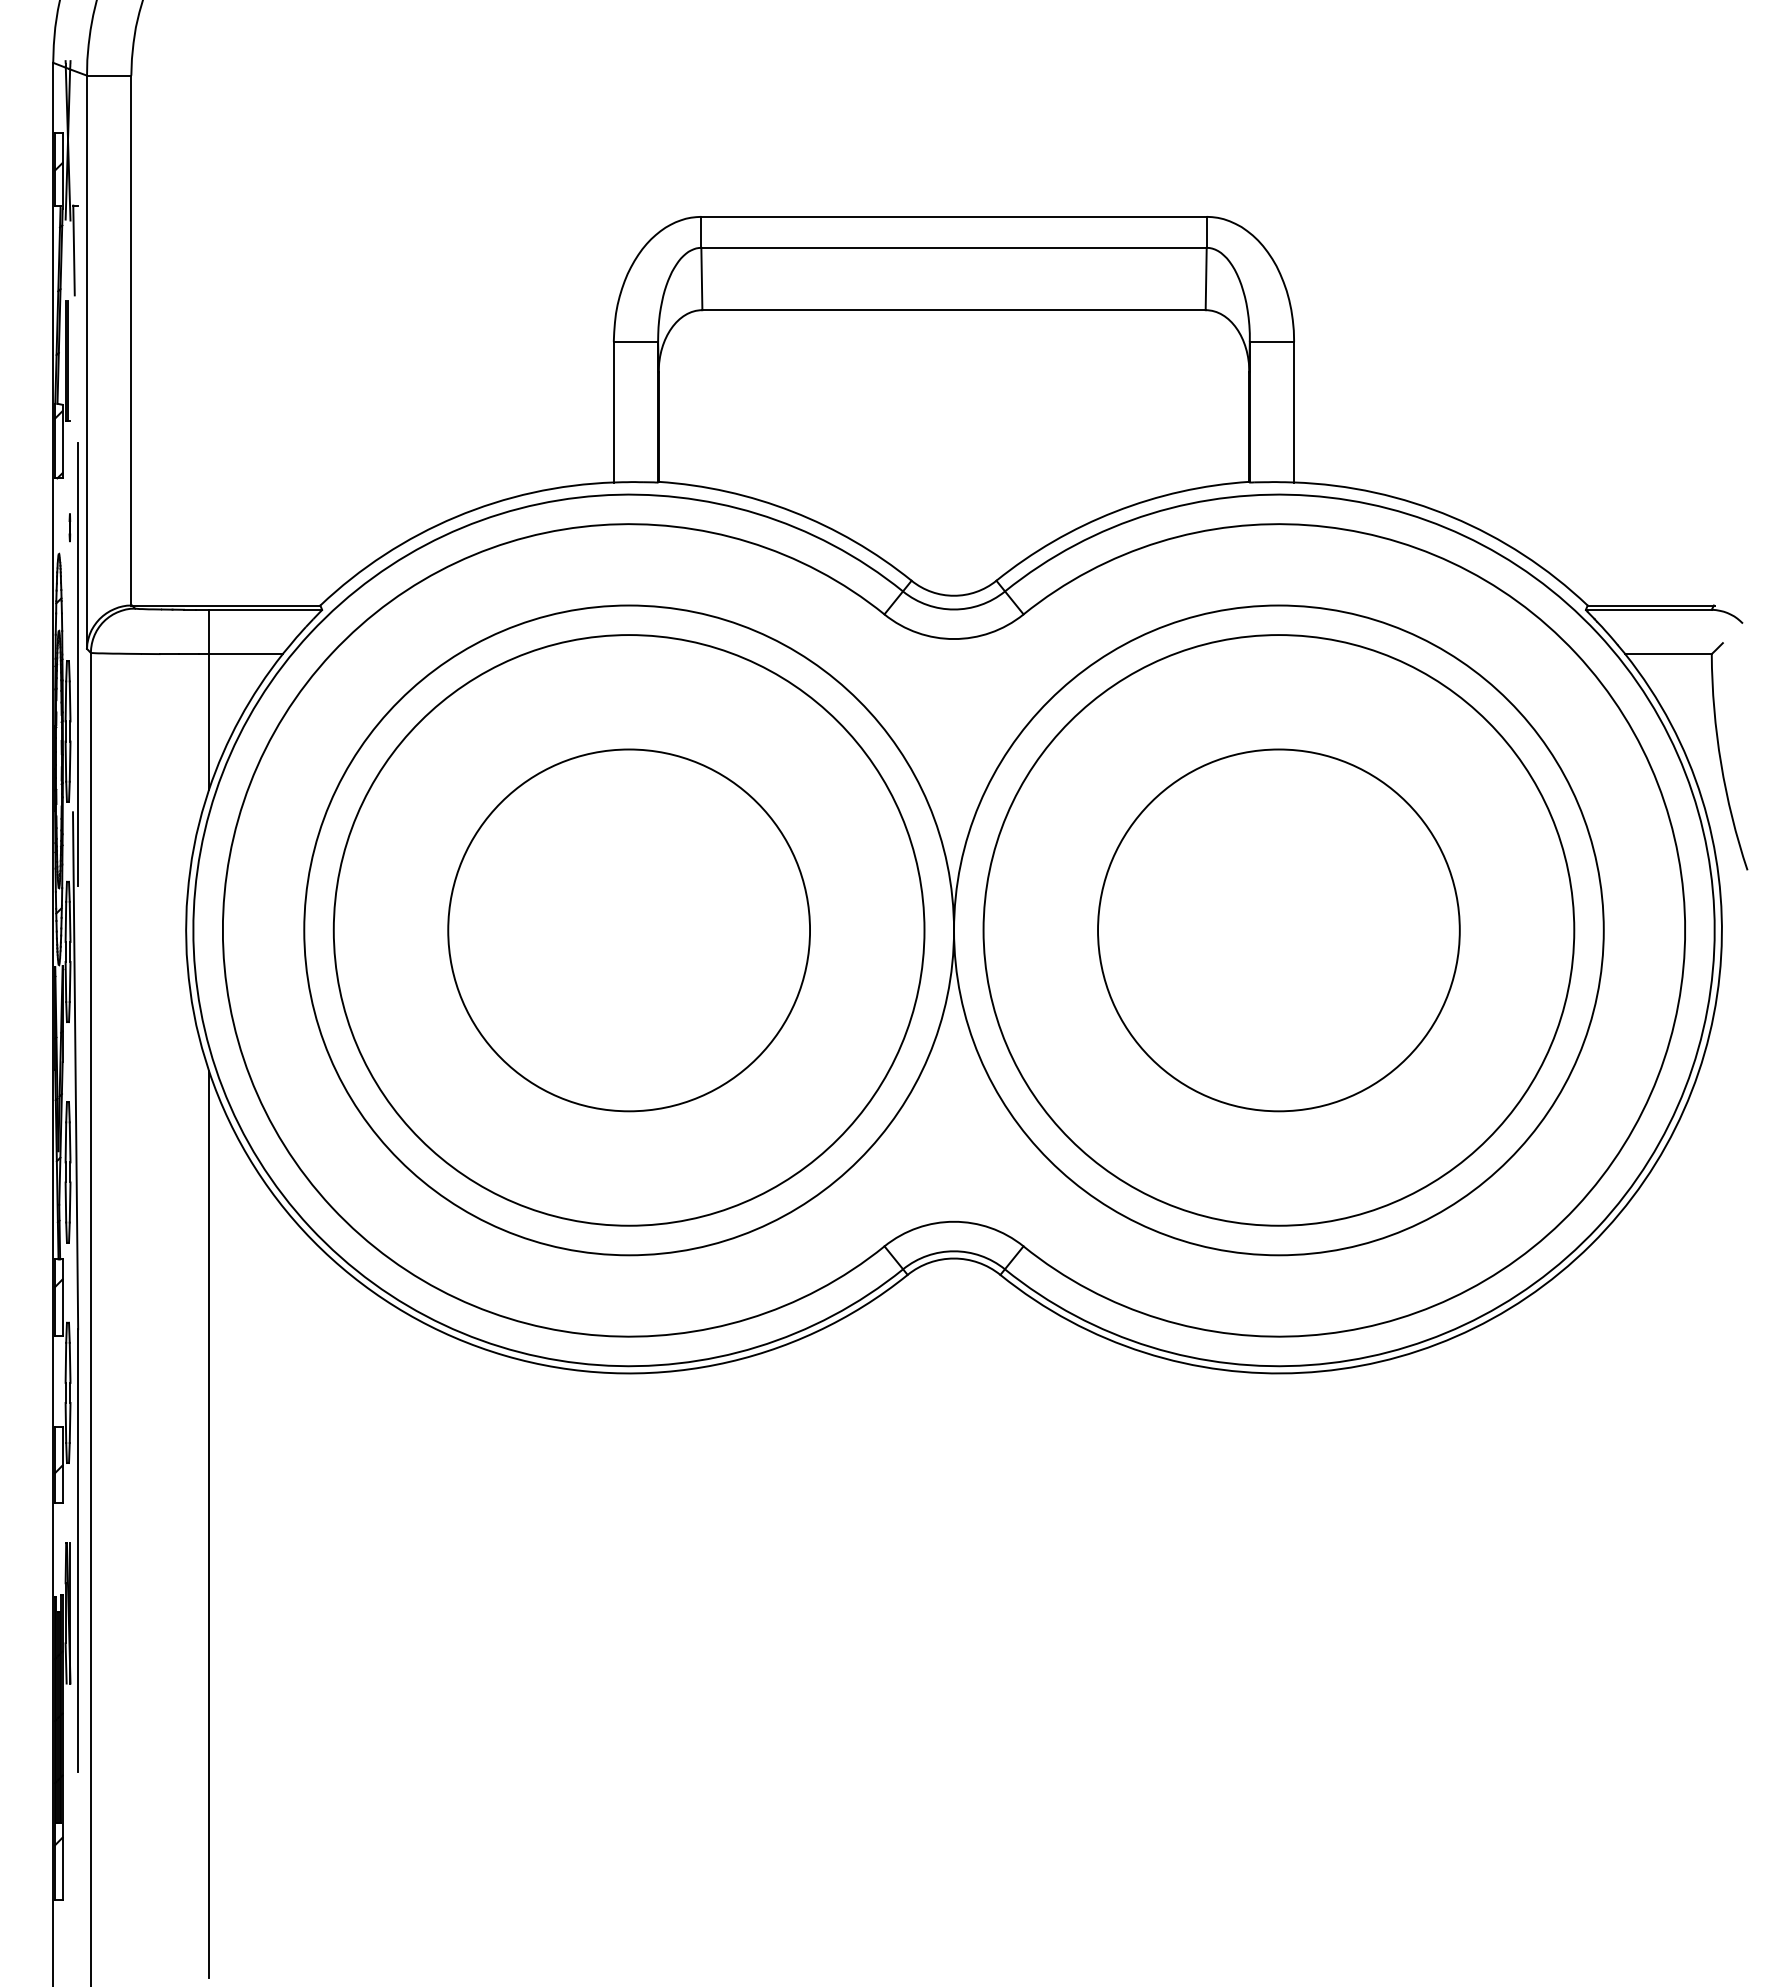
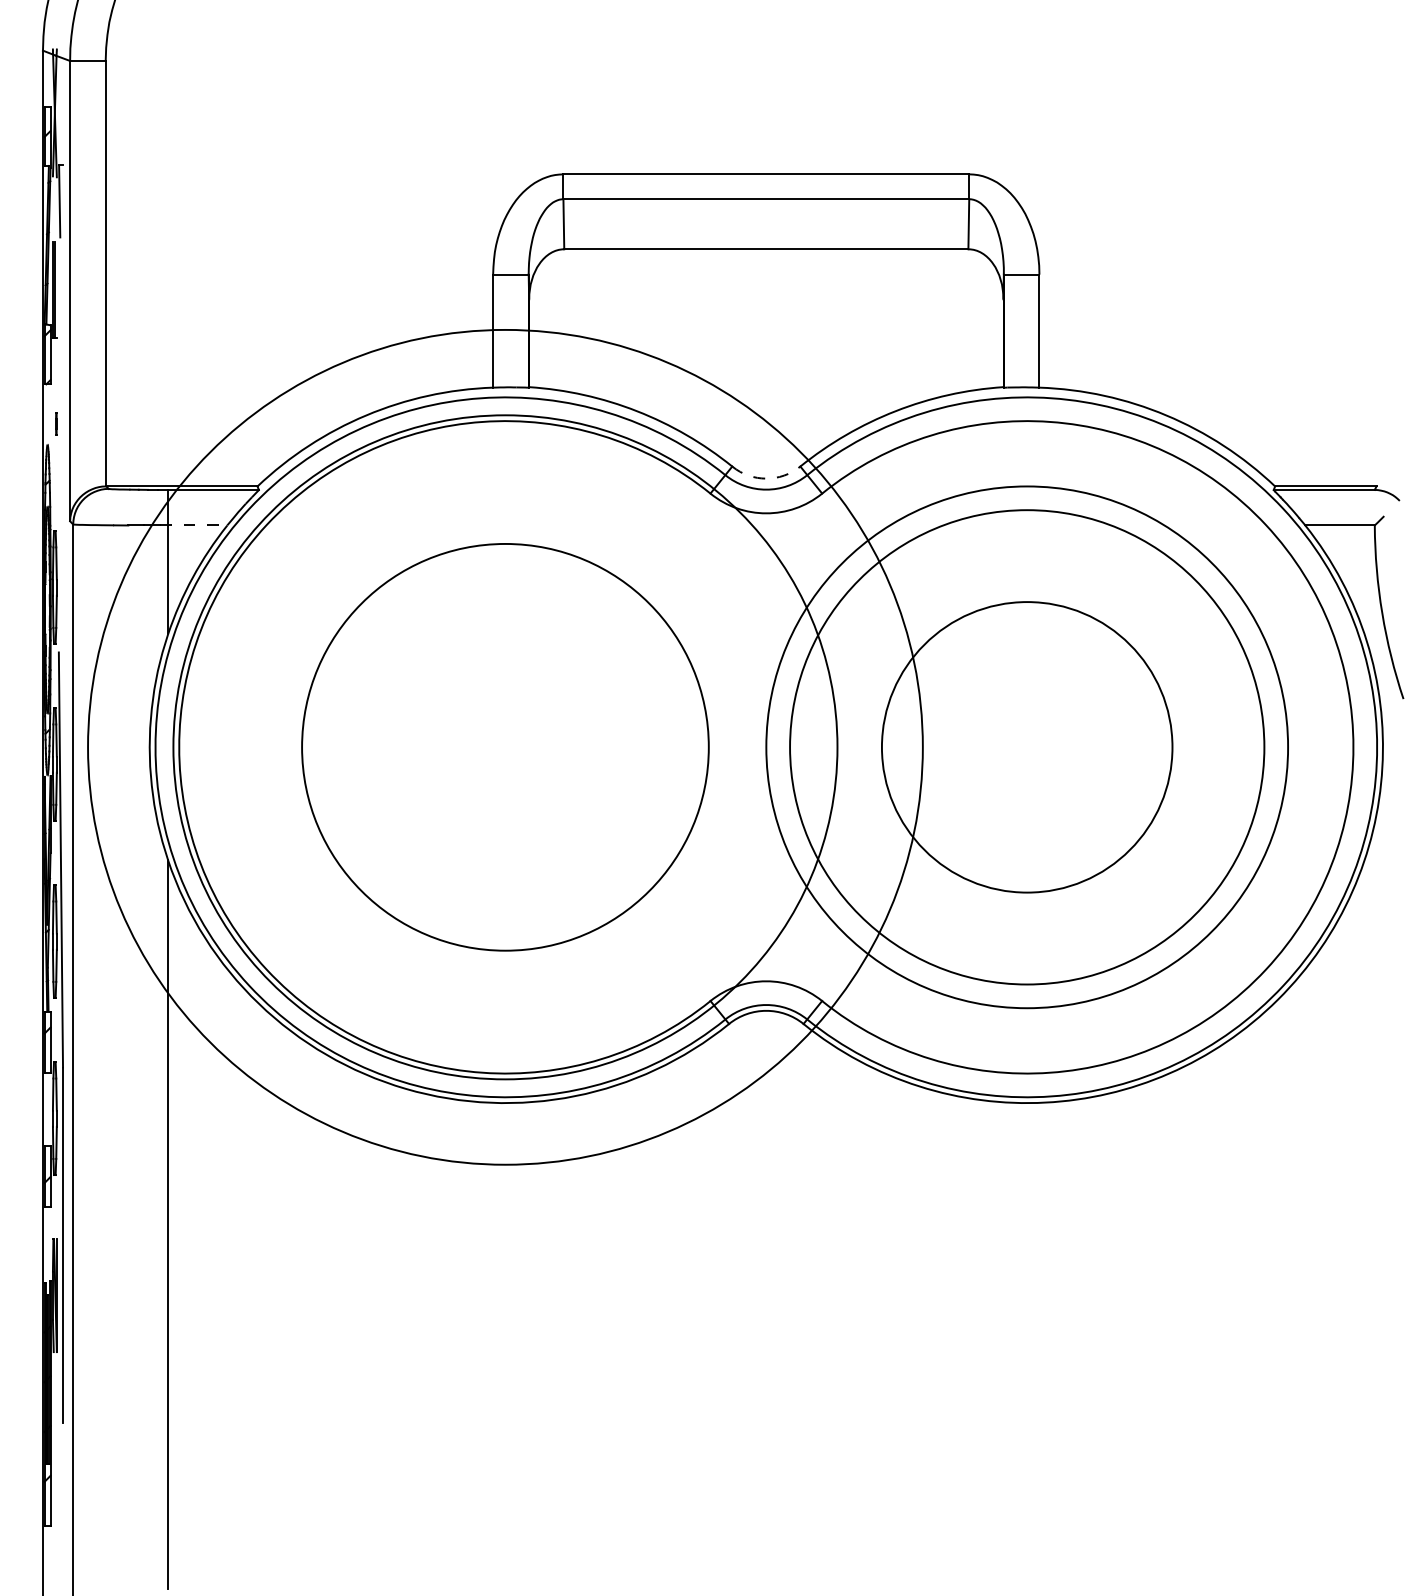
arc: (954, 595) -> (766, 478), solid -> dashed
line: (240, 654) -> (193, 525), solid -> dashed
line: (78, 664) -> (63, 533), removed
circle: (628, 930) -> (504, 747), size x1.4
circle: (629, 930) -> (505, 747), size x1.4
circle: (629, 930) -> (505, 747), size x1.6

